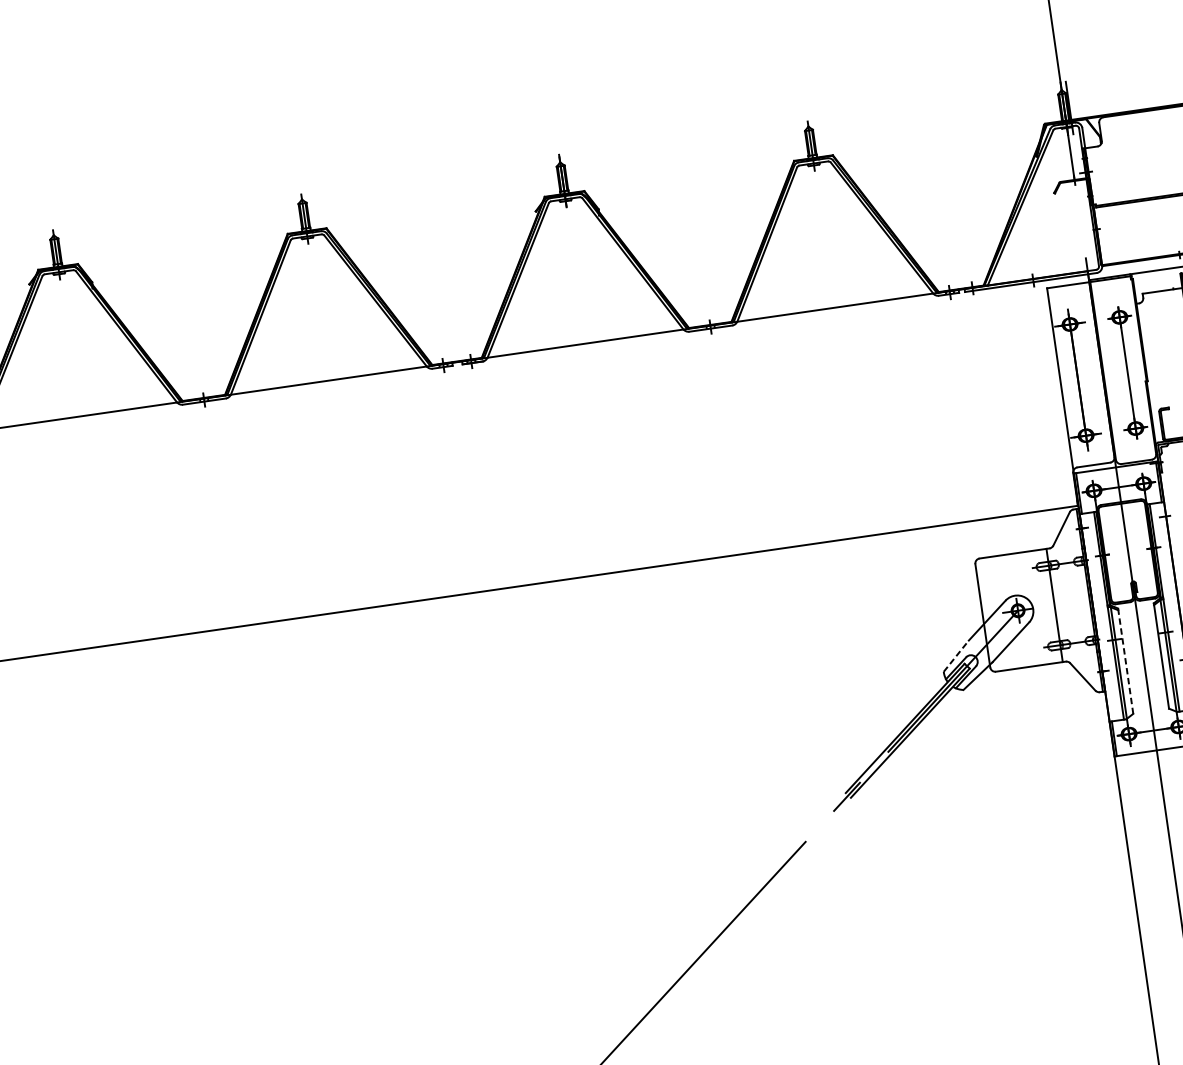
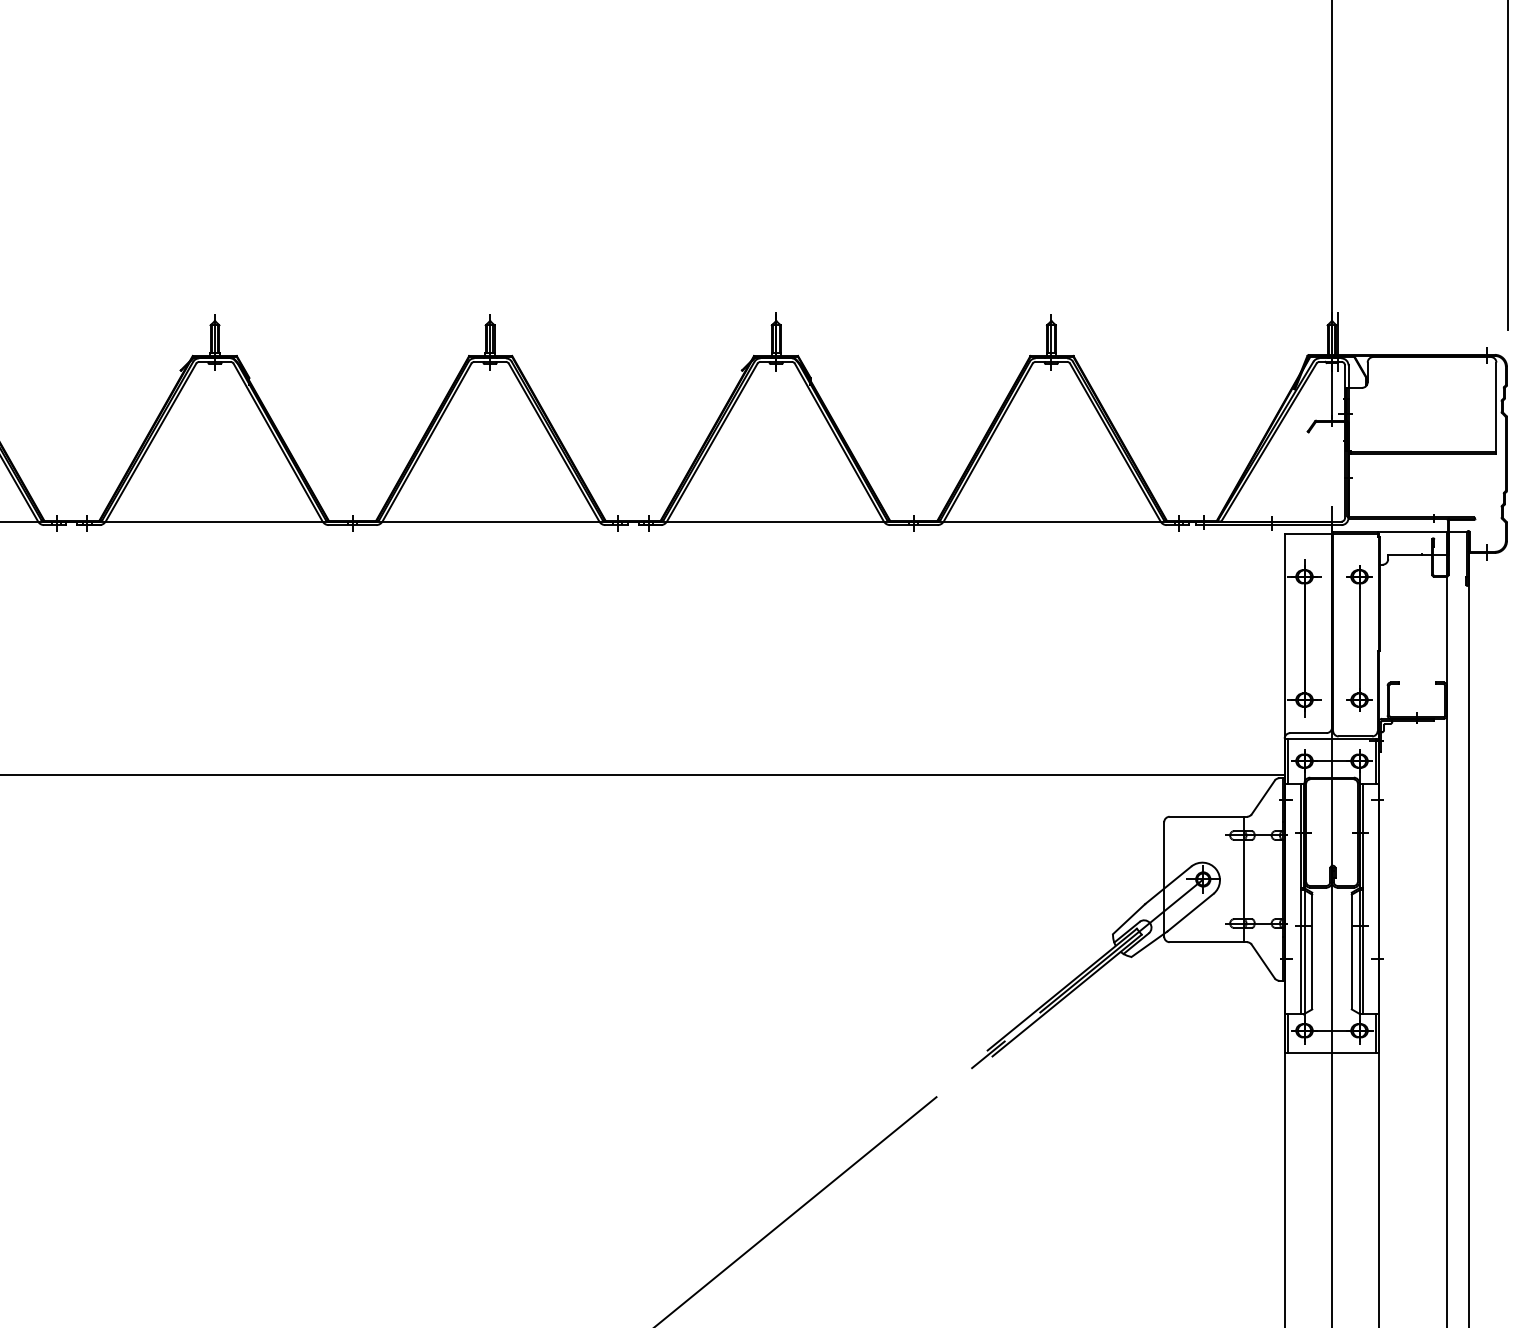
line: (956, 656) -> (1129, 919), dashed -> solid
line: (1126, 661) -> (1312, 951), dashed -> solid

